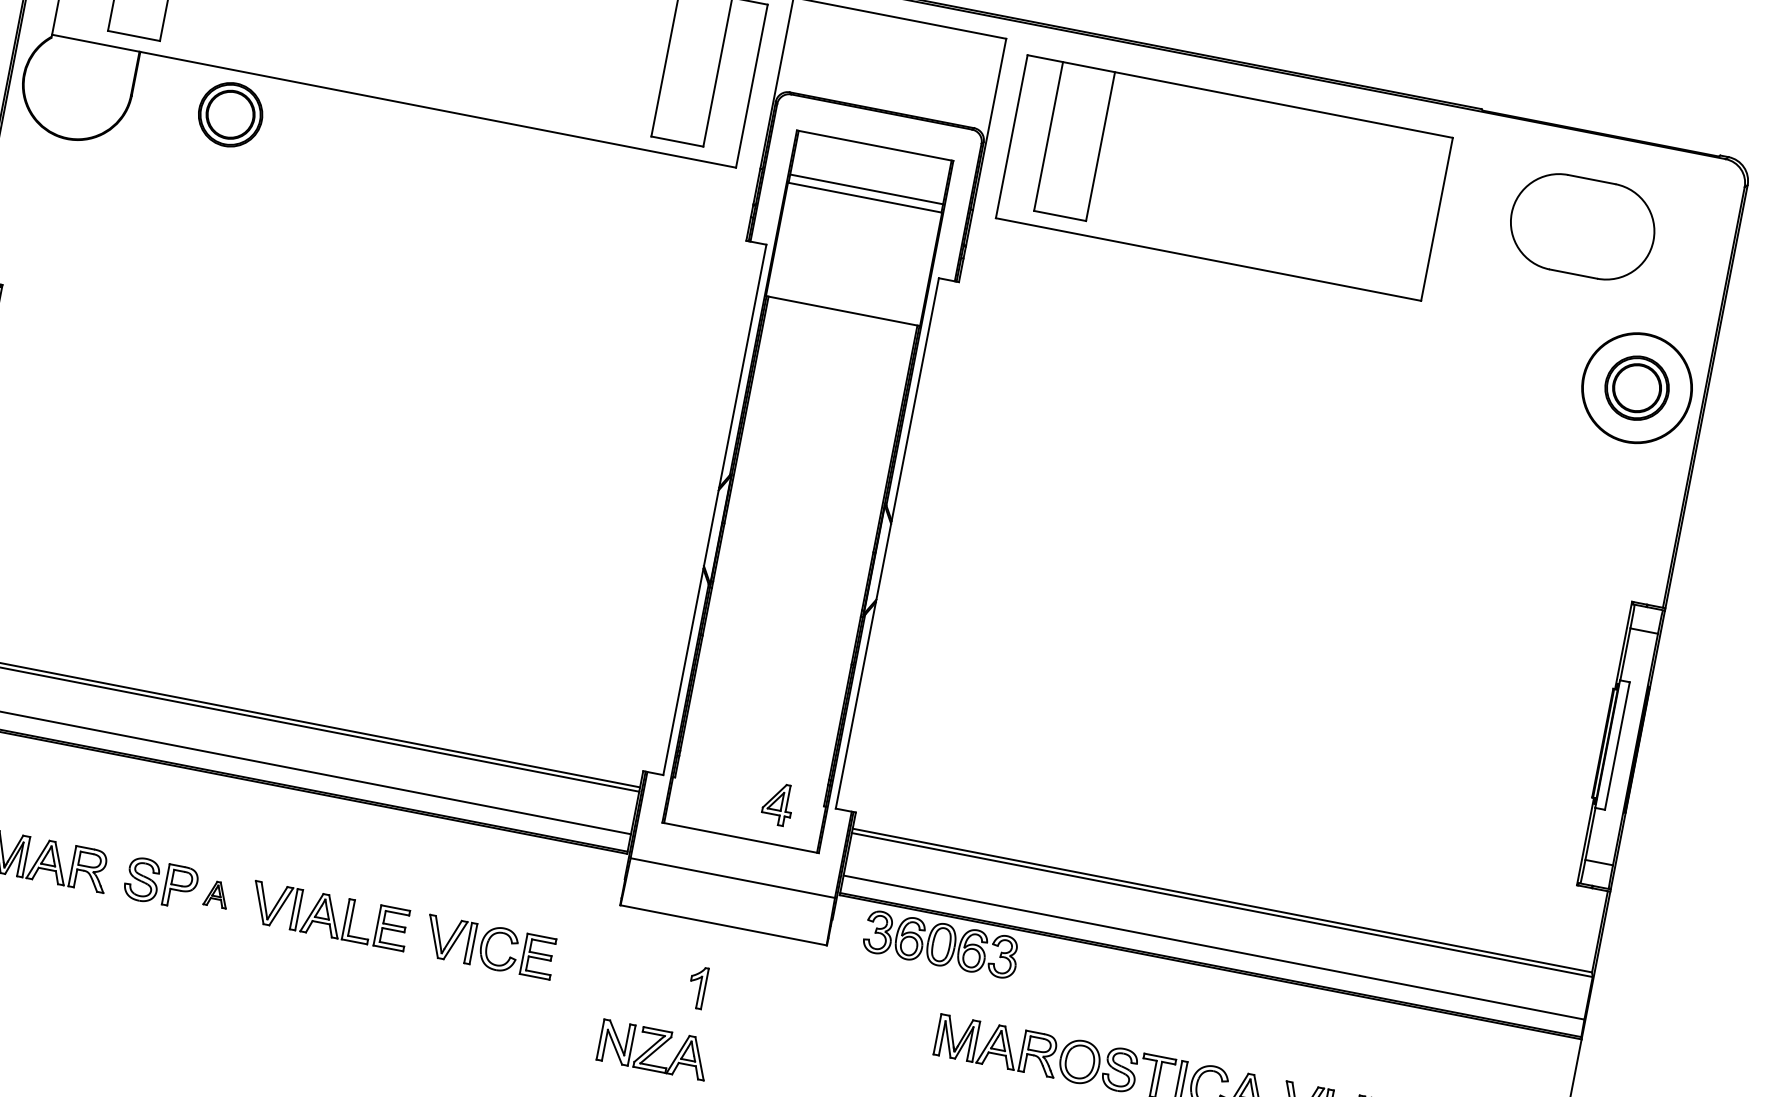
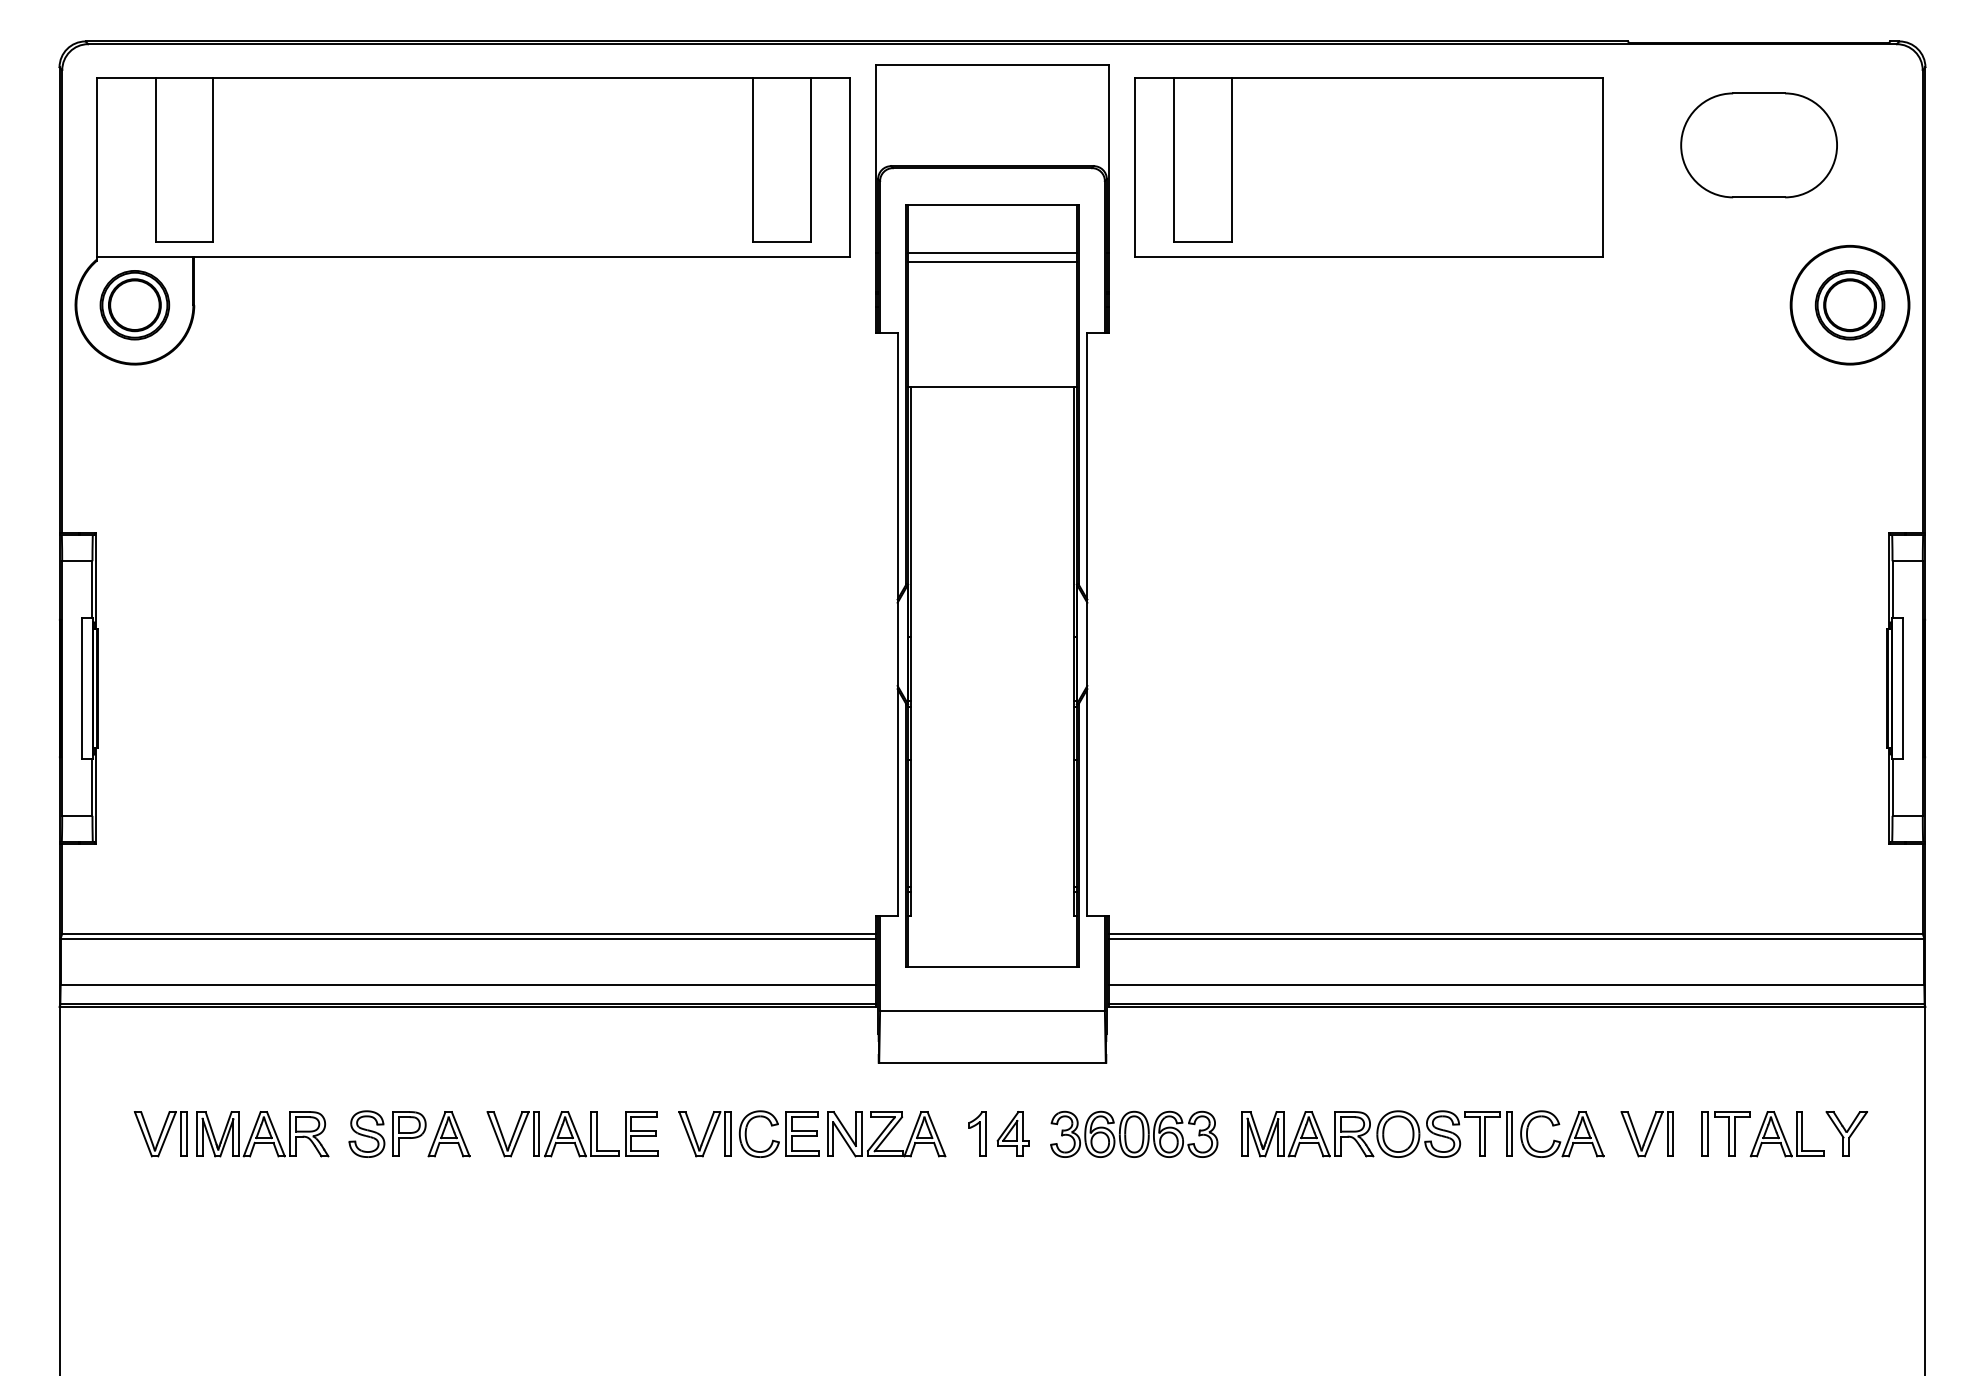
part: (230, 114) -> (134, 305), moved
part: (777, 803) -> (1012, 1133), moved
part: (216, 894) -> (448, 1134), size x1.67
part: (941, 943) -> (1134, 1133), moved
part: (654, 1050) -> (886, 1134), moved

